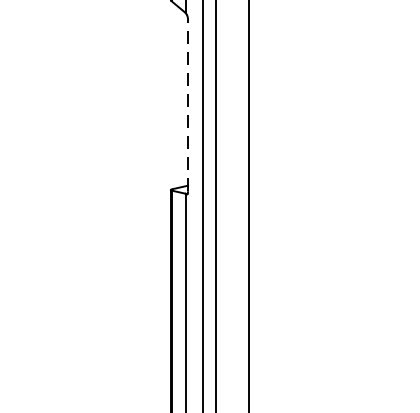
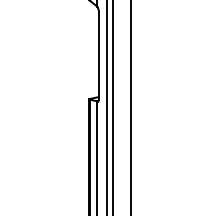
line: (188, 106) -> (98, 55), dashed -> solid

